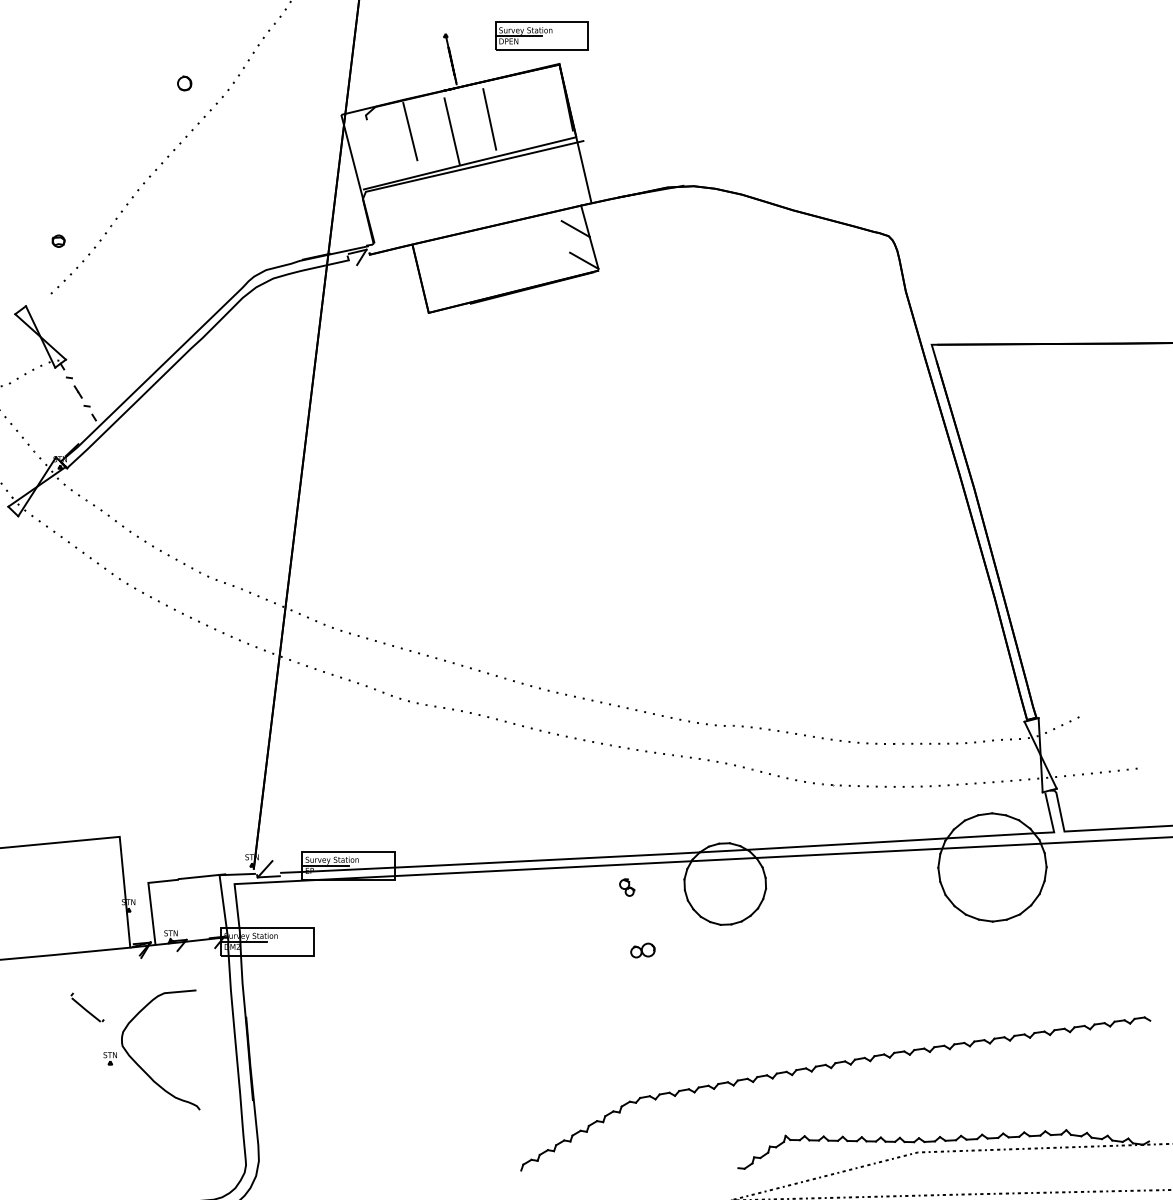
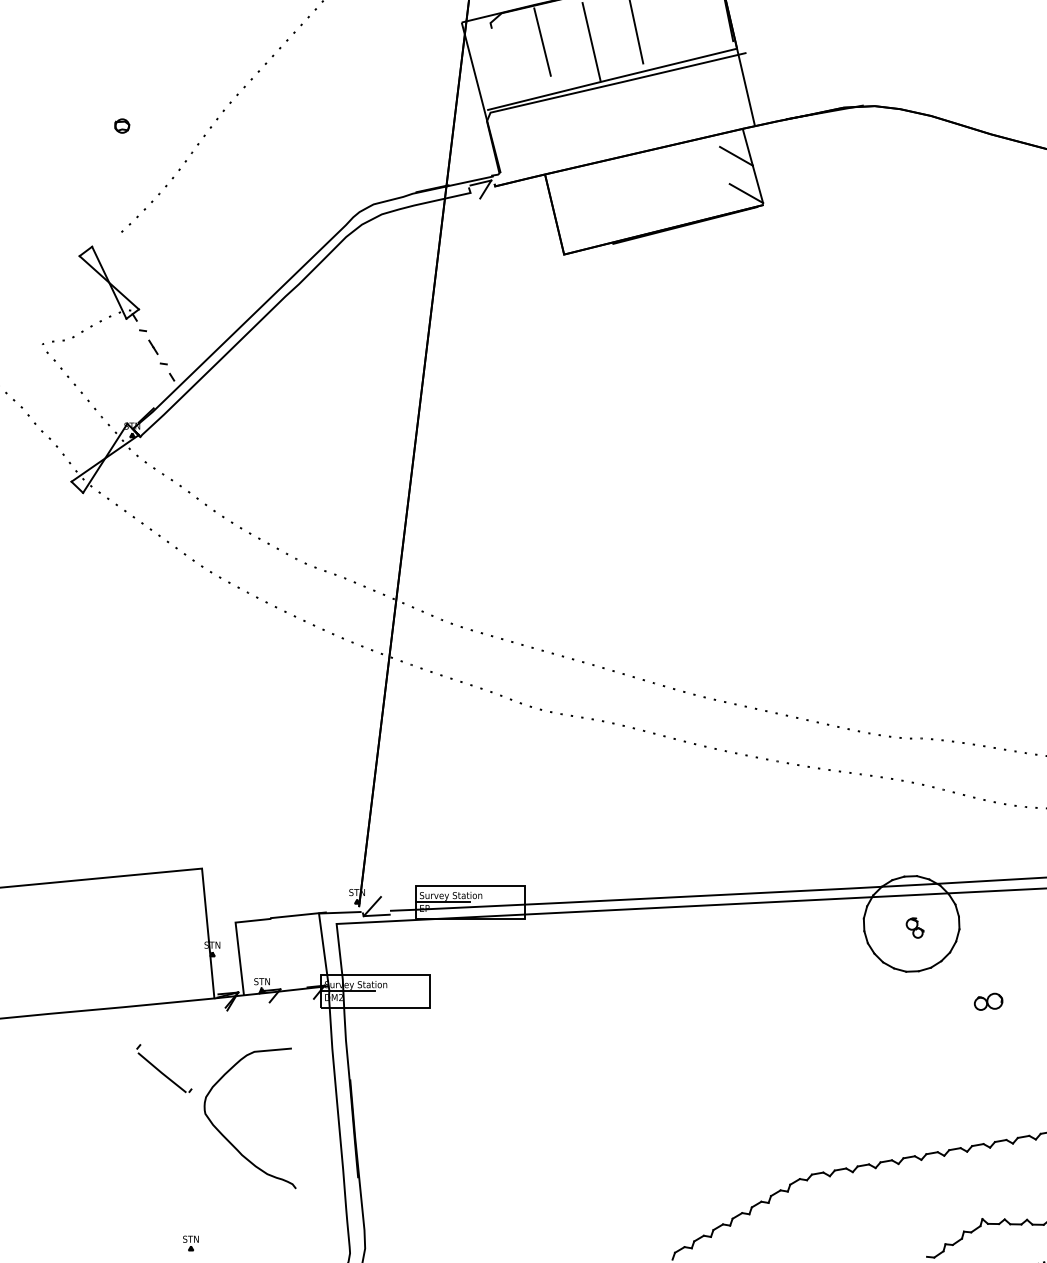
part: (58, 240) -> (122, 125), moved
part: (627, 887) -> (915, 927), moved
part: (642, 950) -> (988, 1001), moved
part: (87, 1007) -> (164, 1068), size x1.43
part: (109, 1058) -> (190, 1243), moved

